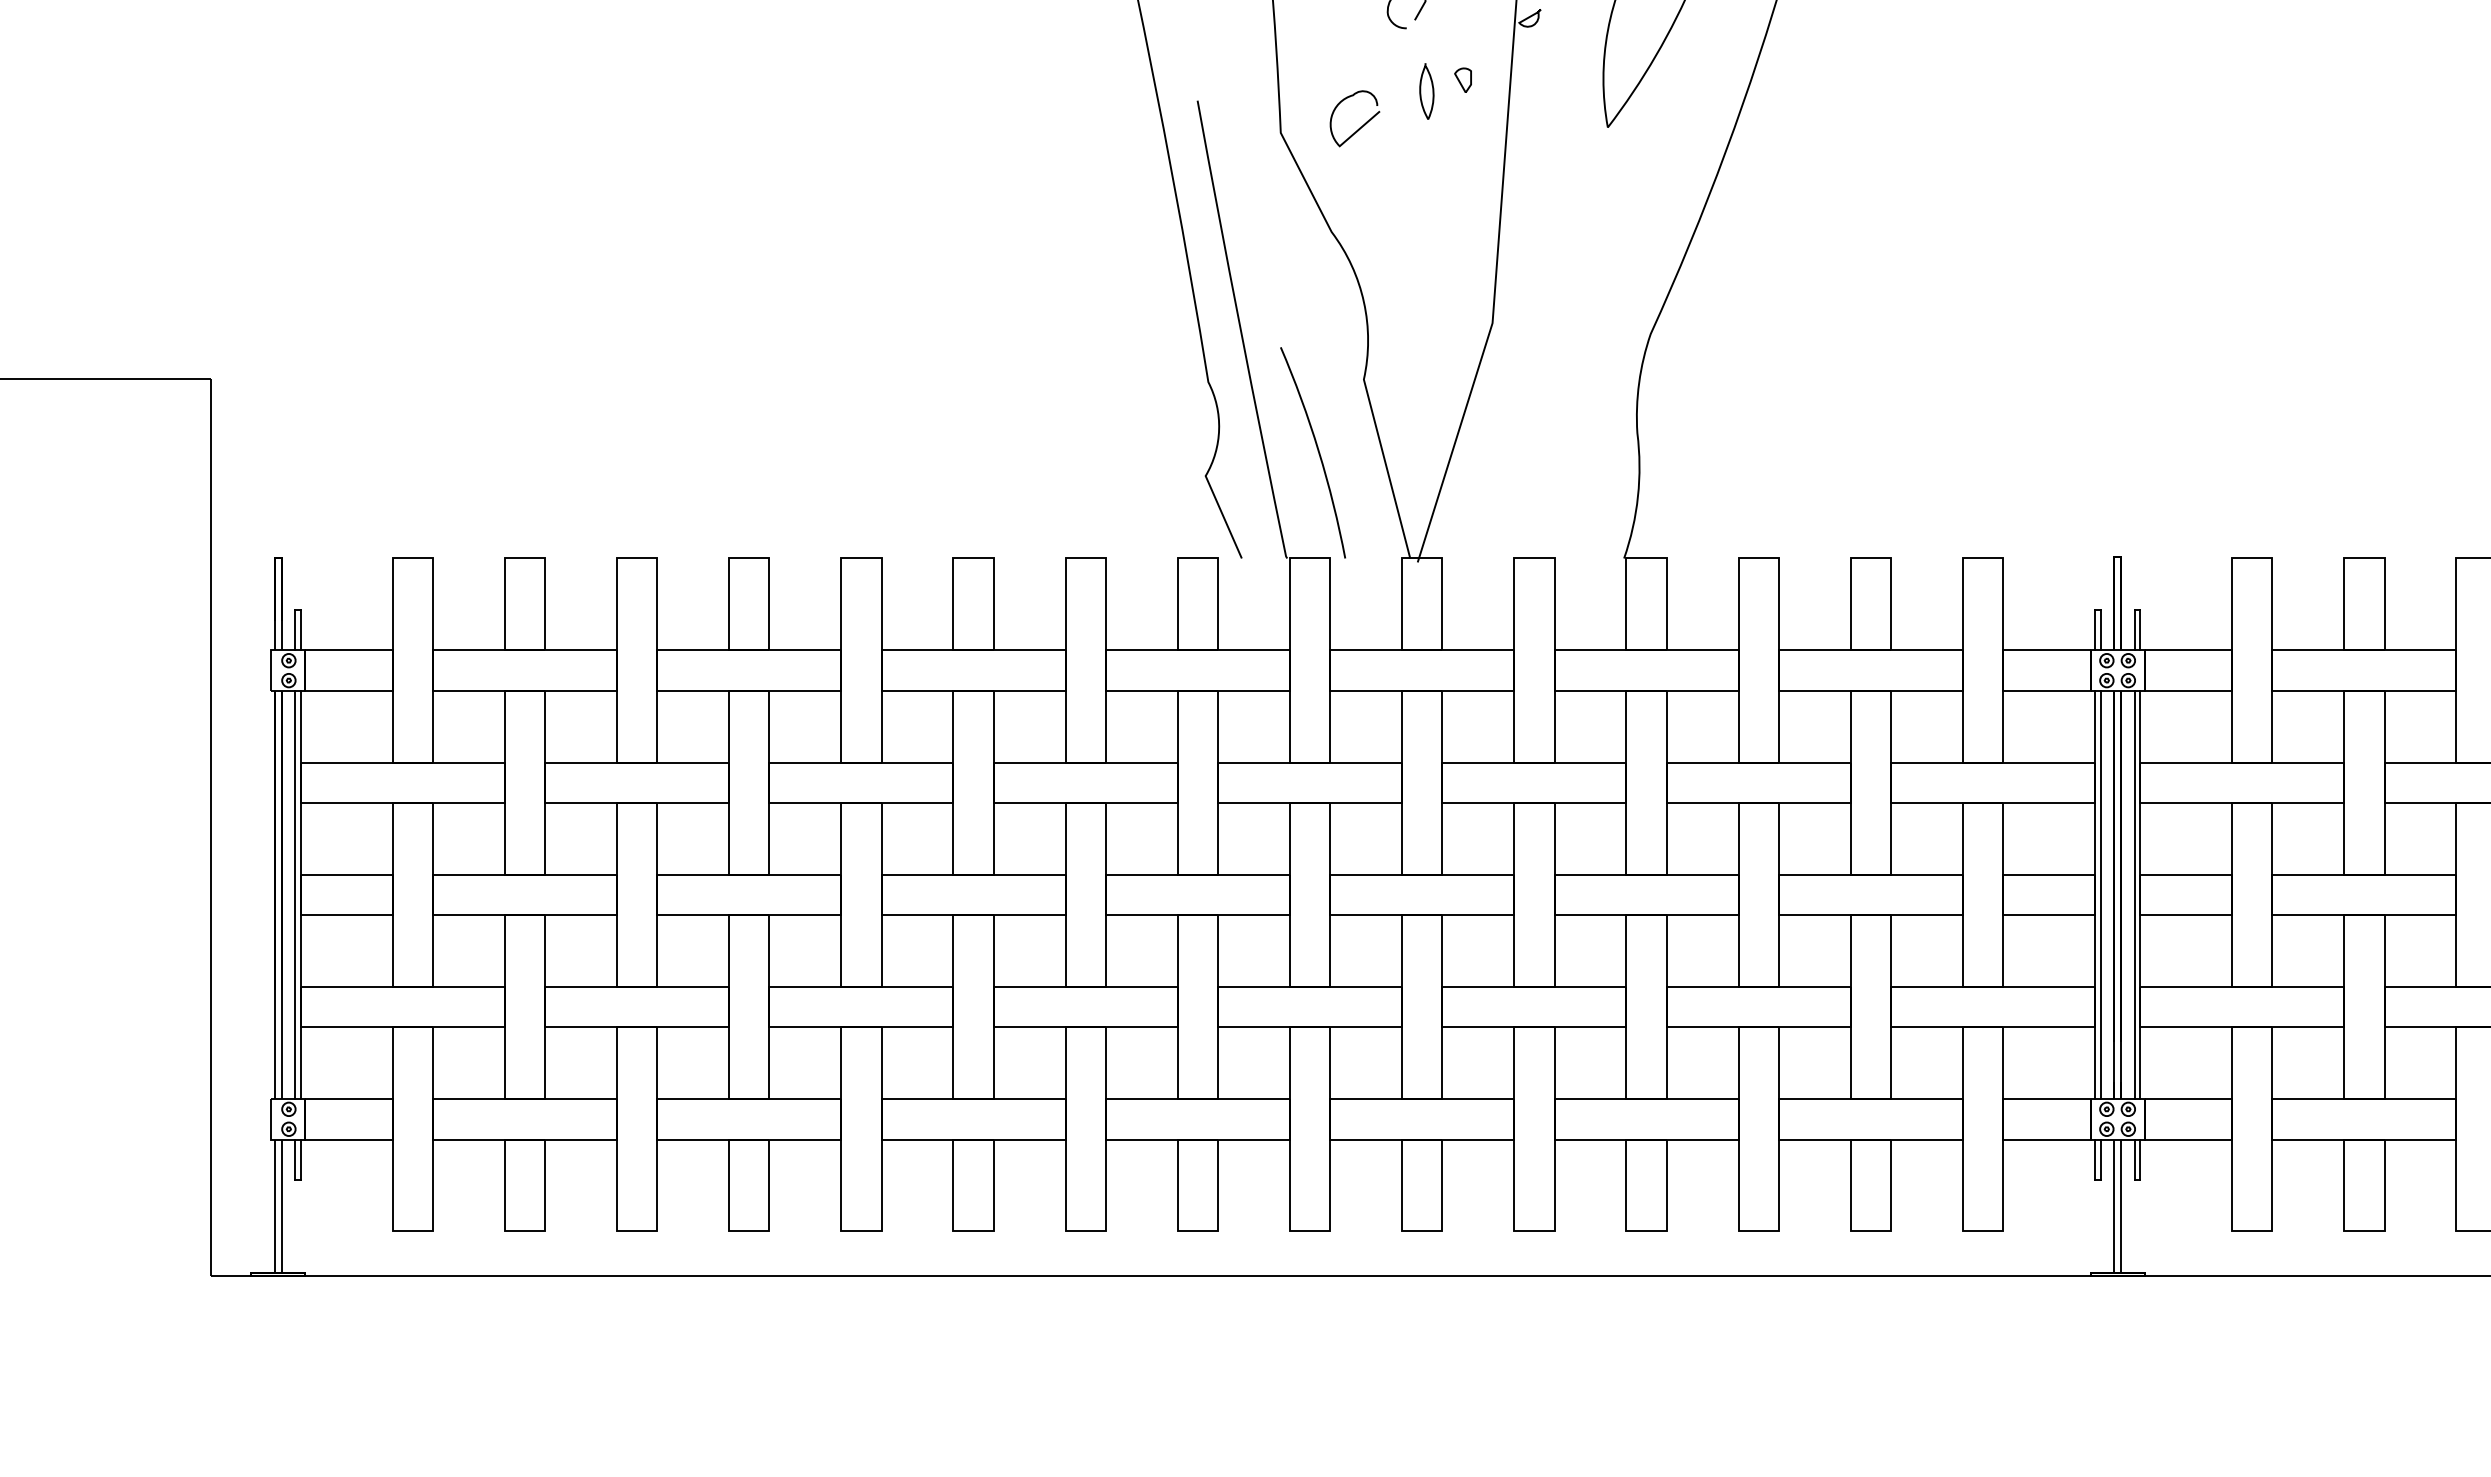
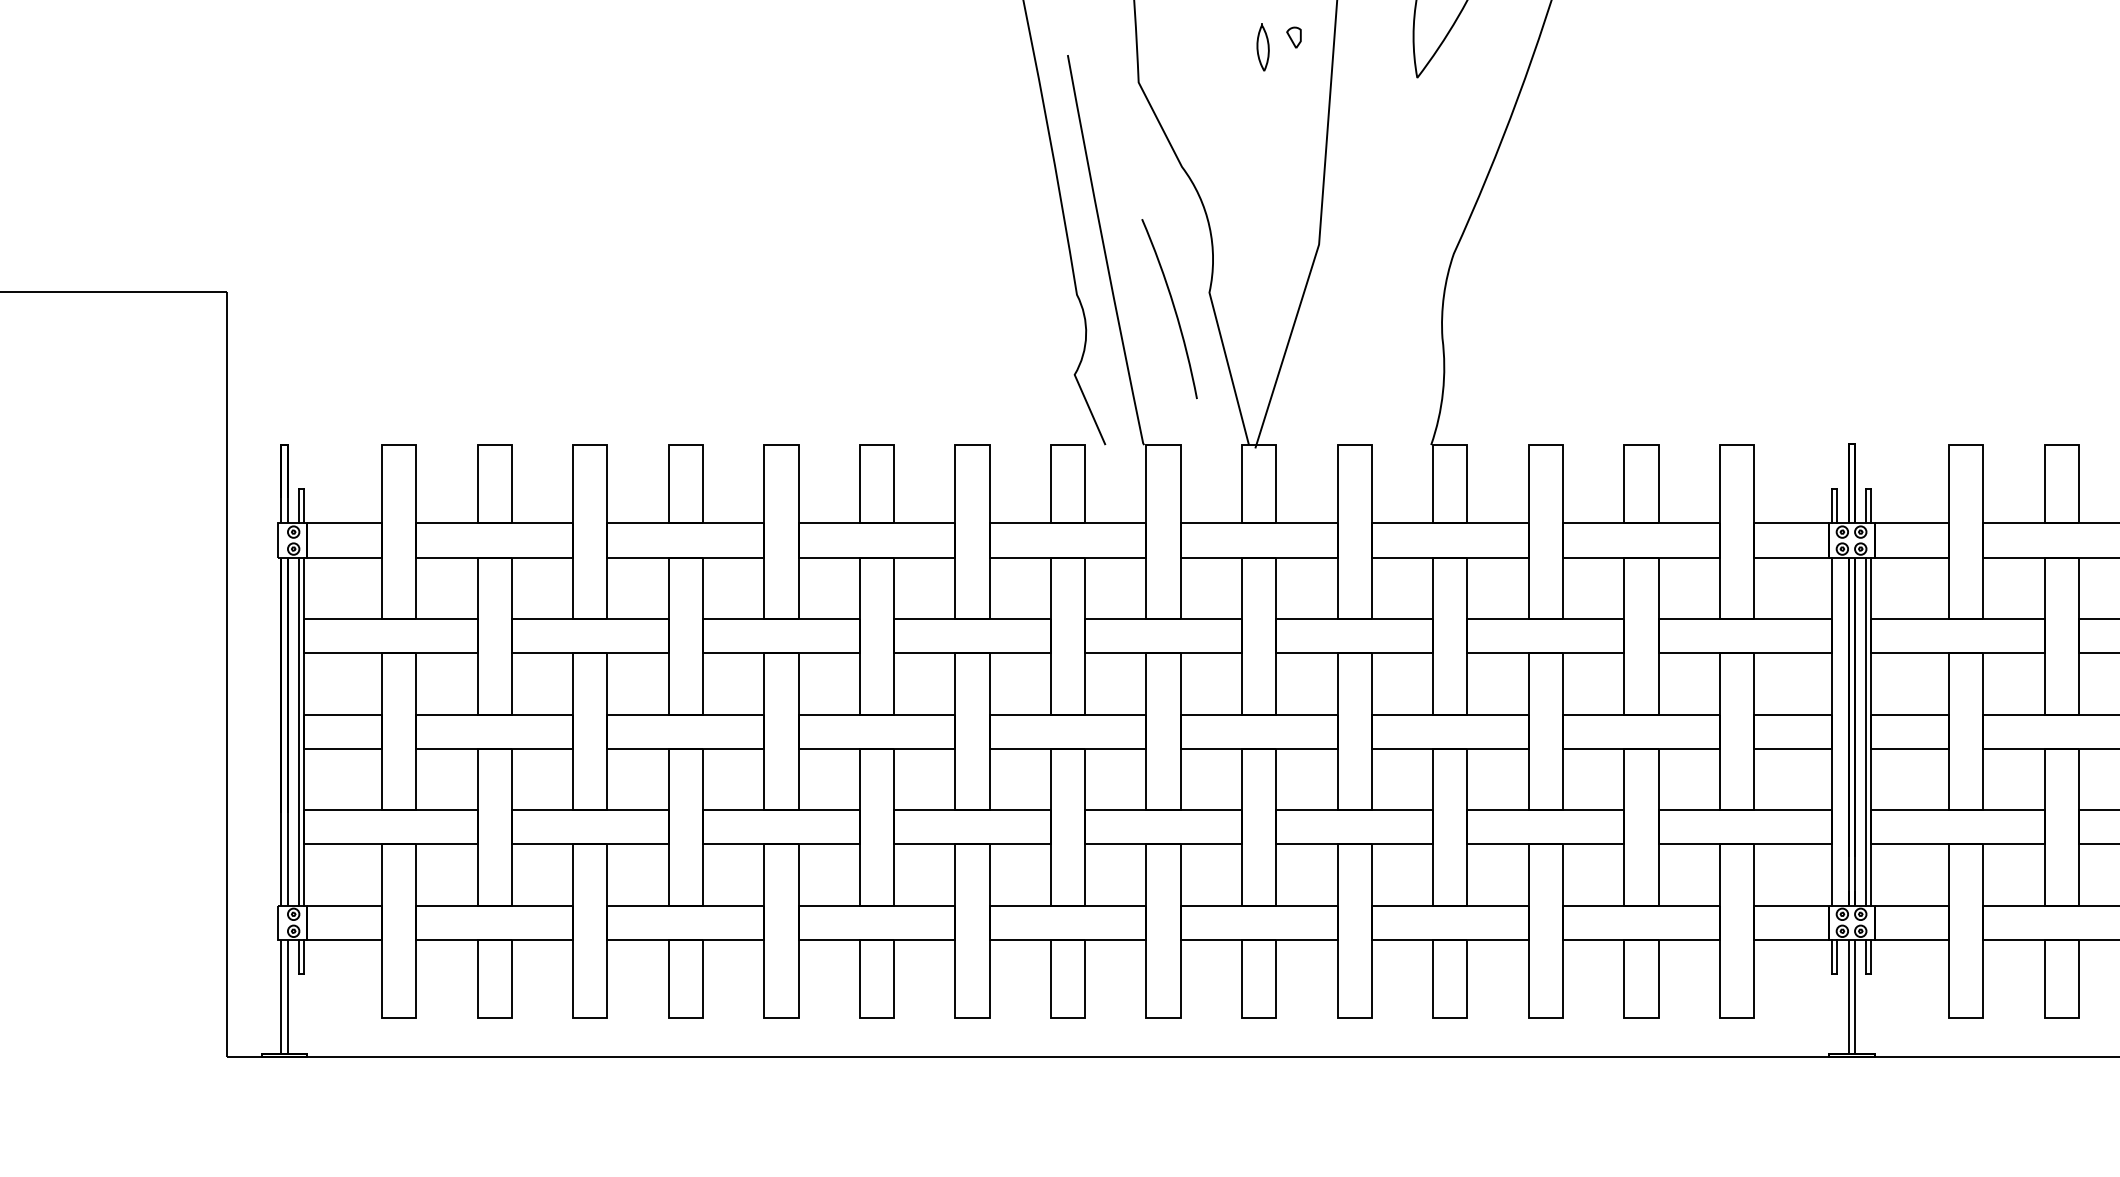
curve: (1360, 126) -> (1206, 77), removed
curve: (1317, 451) -> (1173, 307), moved
line: (2100, 894) -> (1836, 731), removed

